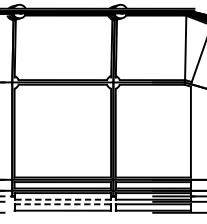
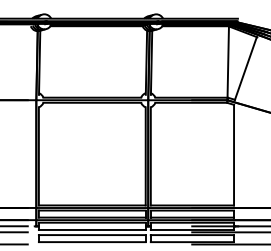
line: (62, 199) -> (91, 229), dashed -> solid
line: (63, 204) -> (92, 235), dashed -> solid

